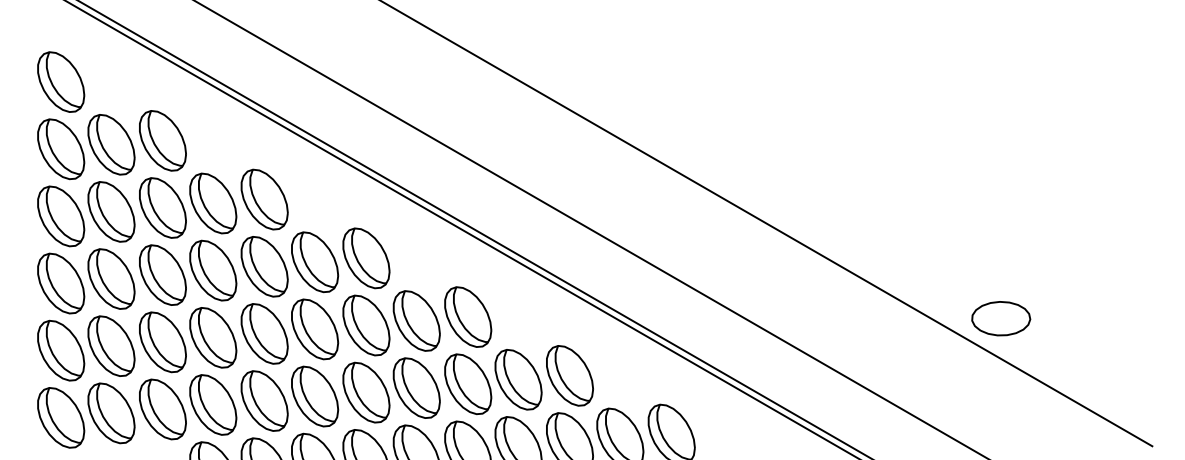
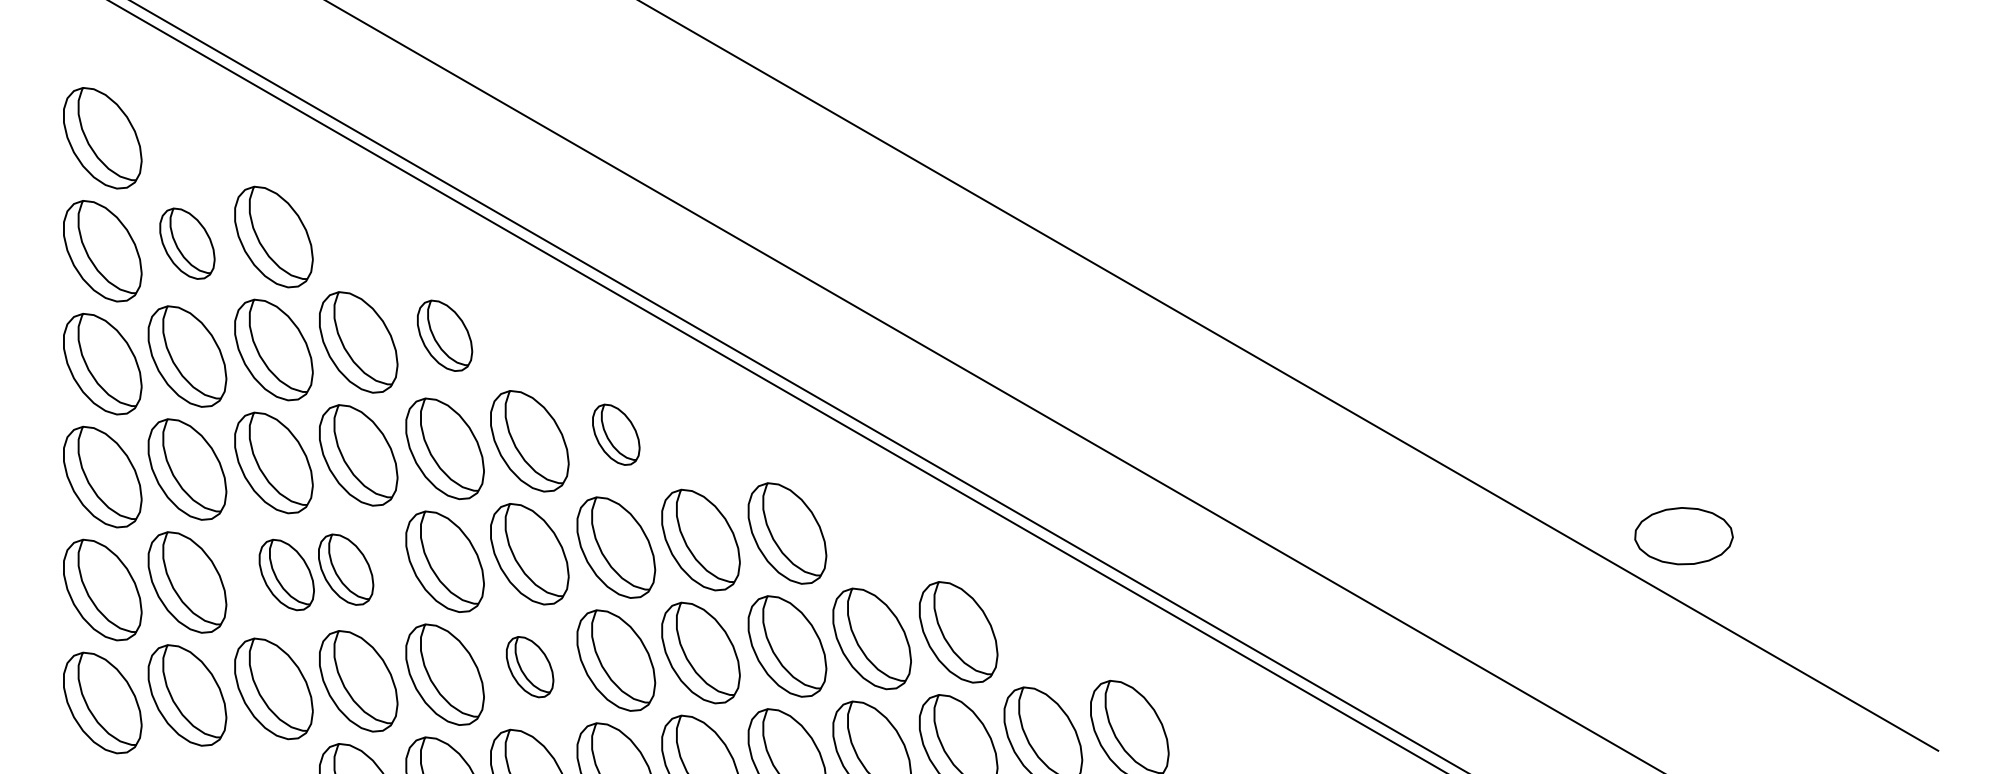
part: (111, 144) -> (187, 243), size x0.7
part: (264, 199) -> (444, 335), size x0.7
part: (366, 258) -> (616, 434), size x0.6
part: (188, 340) -> (316, 572), size x0.7
part: (315, 396) -> (530, 667), size x0.6

